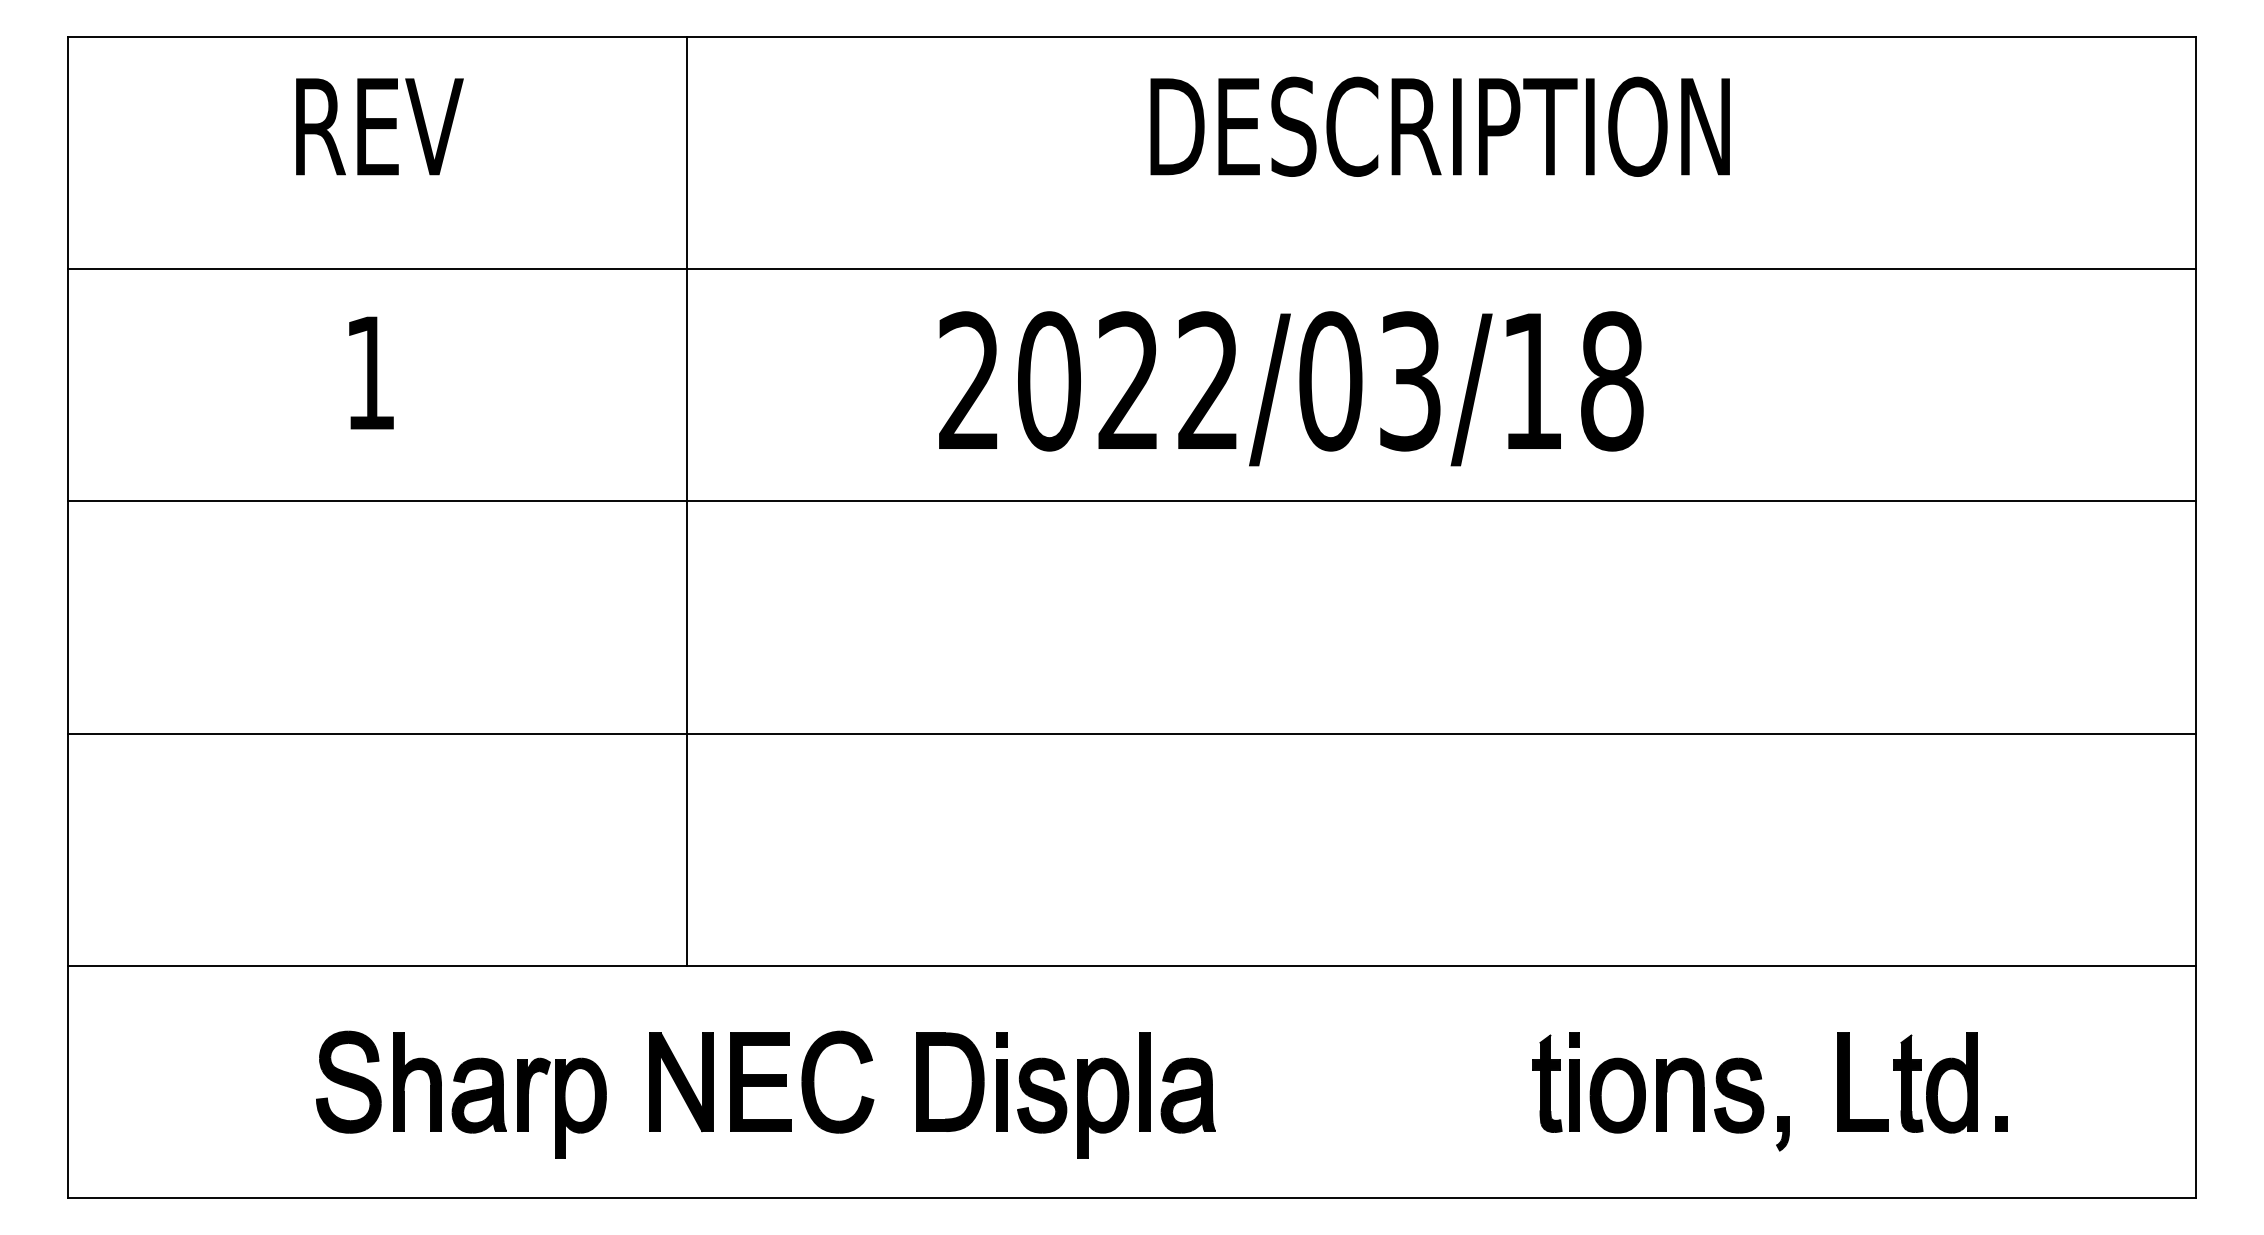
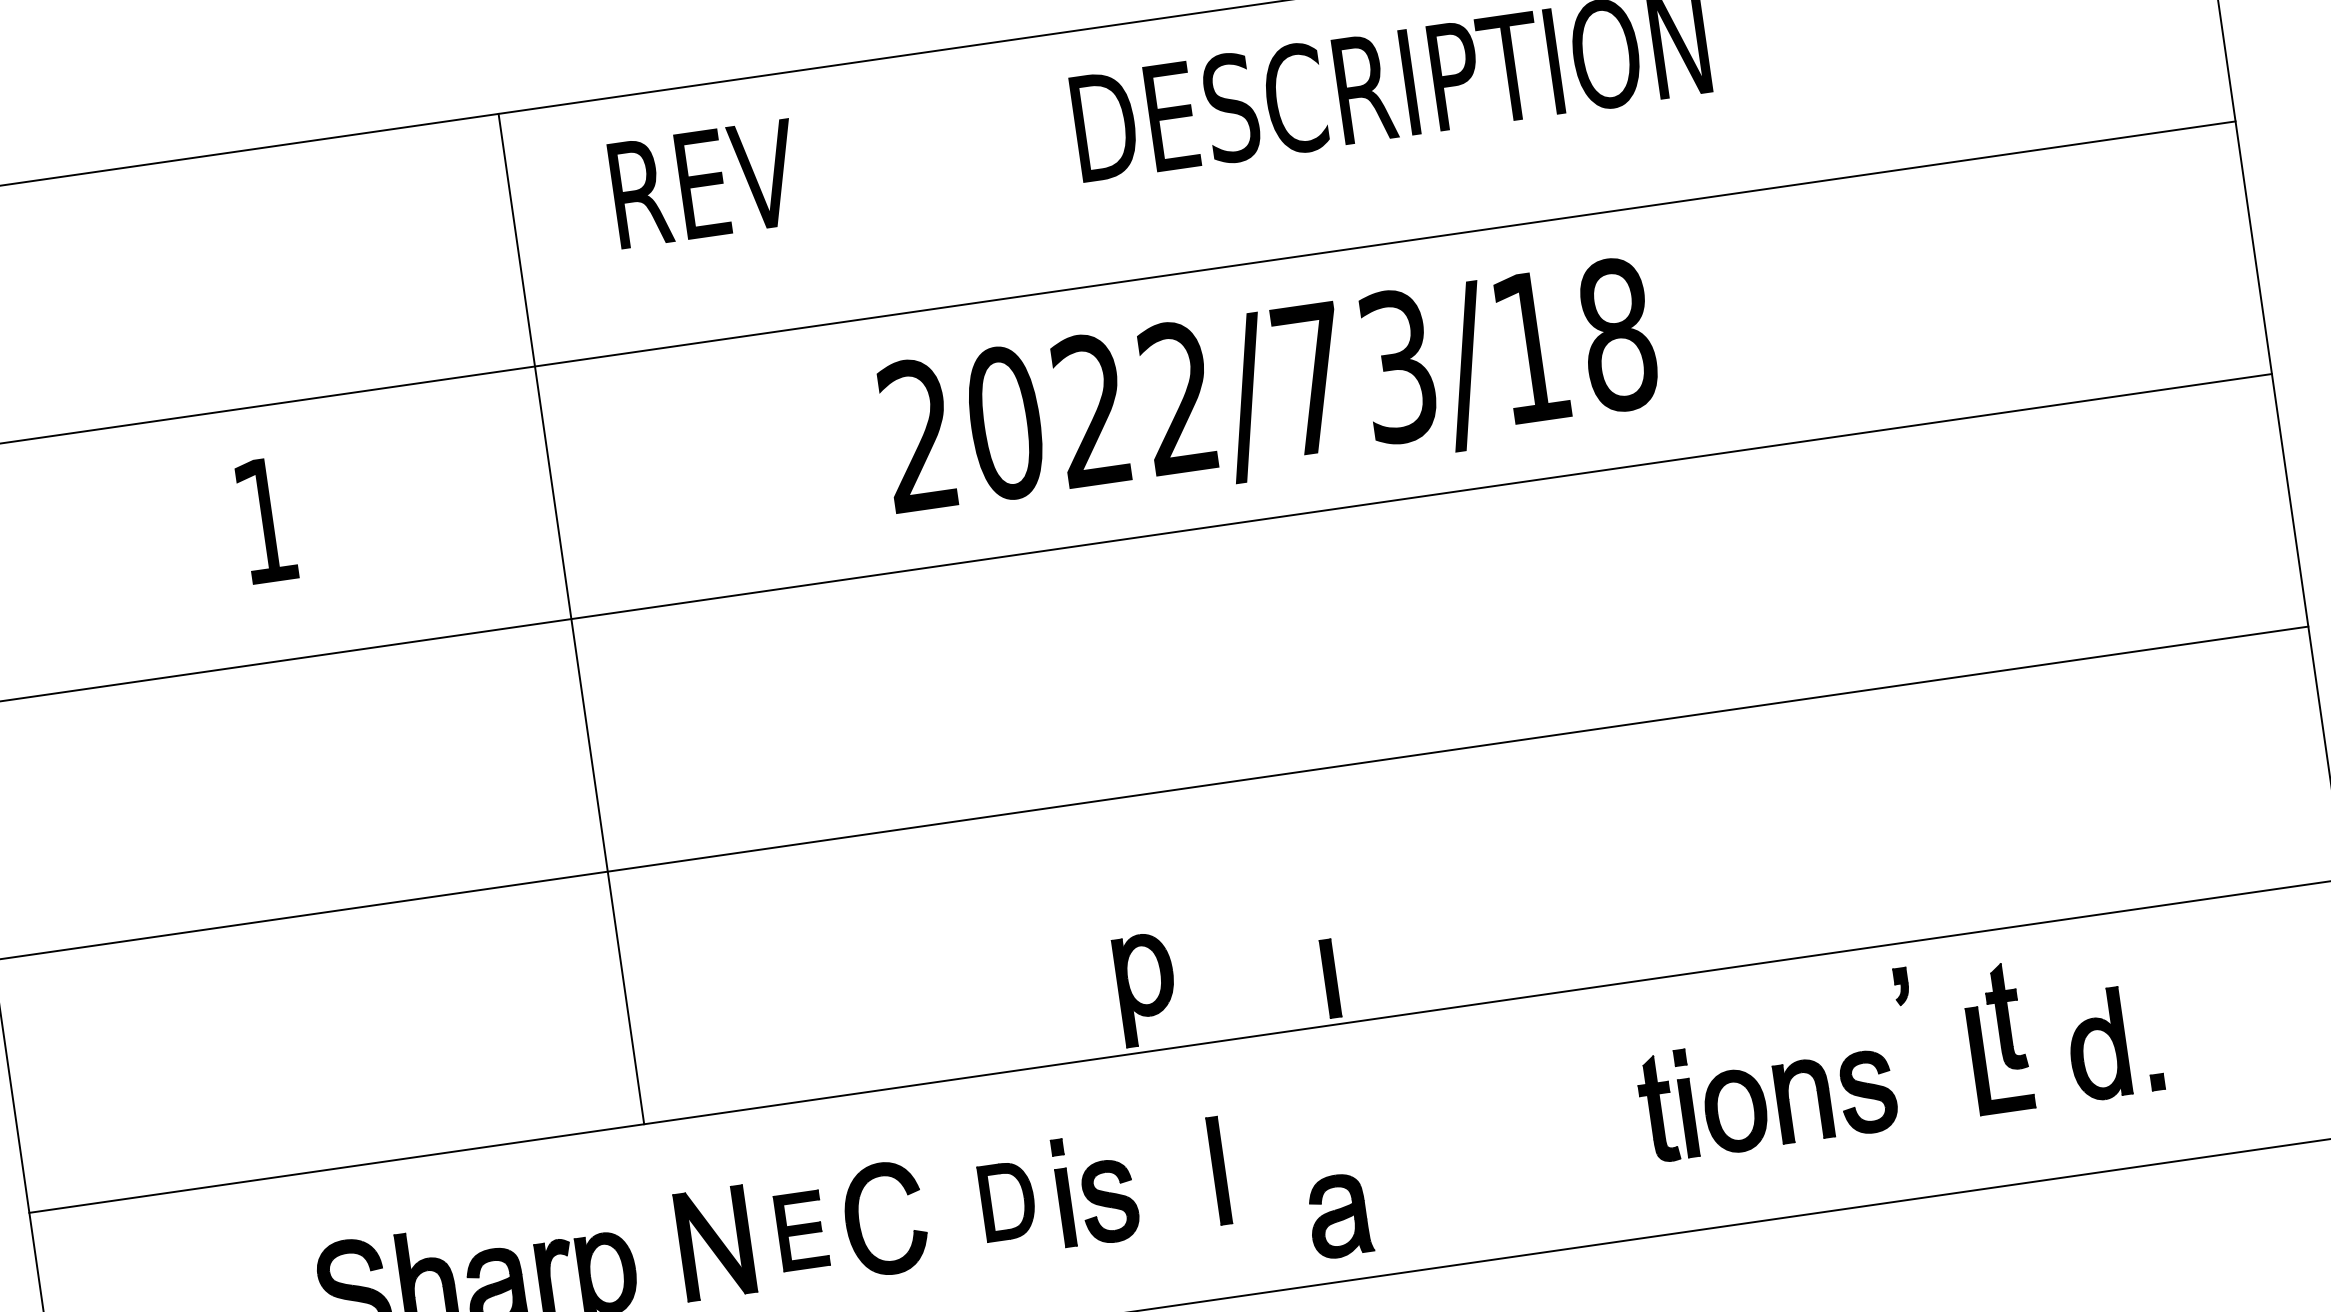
text: (379, 126) -> (704, 183), moved
text: (1330, 381) -> (1311, 379), 2022/03/18 -> 2022/73/18
line: (687, 501) -> (571, 619), moved
part: (1269, 923) -> (1330, 978), added
part: (760, 1081) -> (801, 1230), size x0.7
part: (950, 1081) -> (1007, 1200), size x0.7
part: (1908, 1083) -> (2005, 1016), moved
part: (1187, 1095) -> (1338, 1216), moved
part: (1103, 1107) -> (1147, 988), moved
part: (1782, 1133) -> (1900, 986), moved

